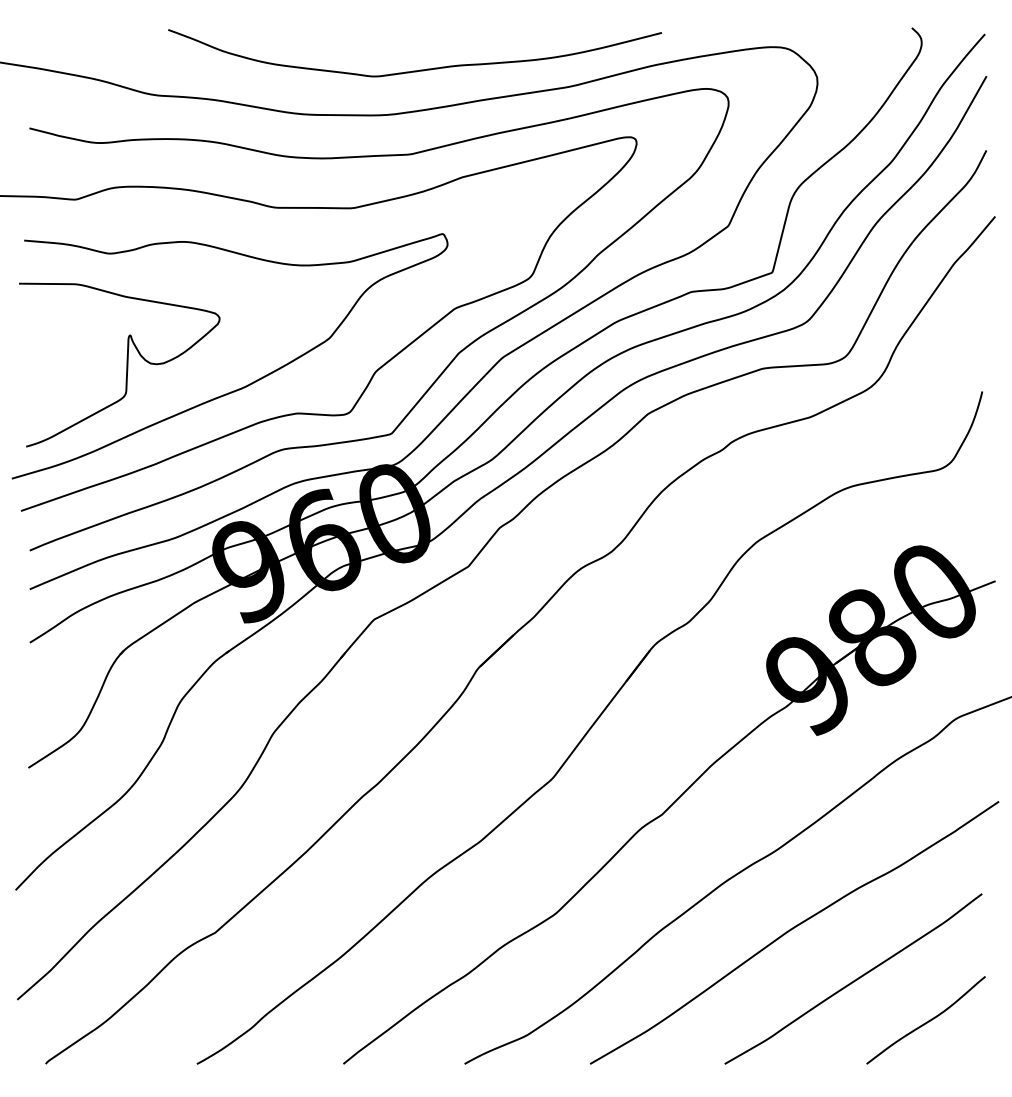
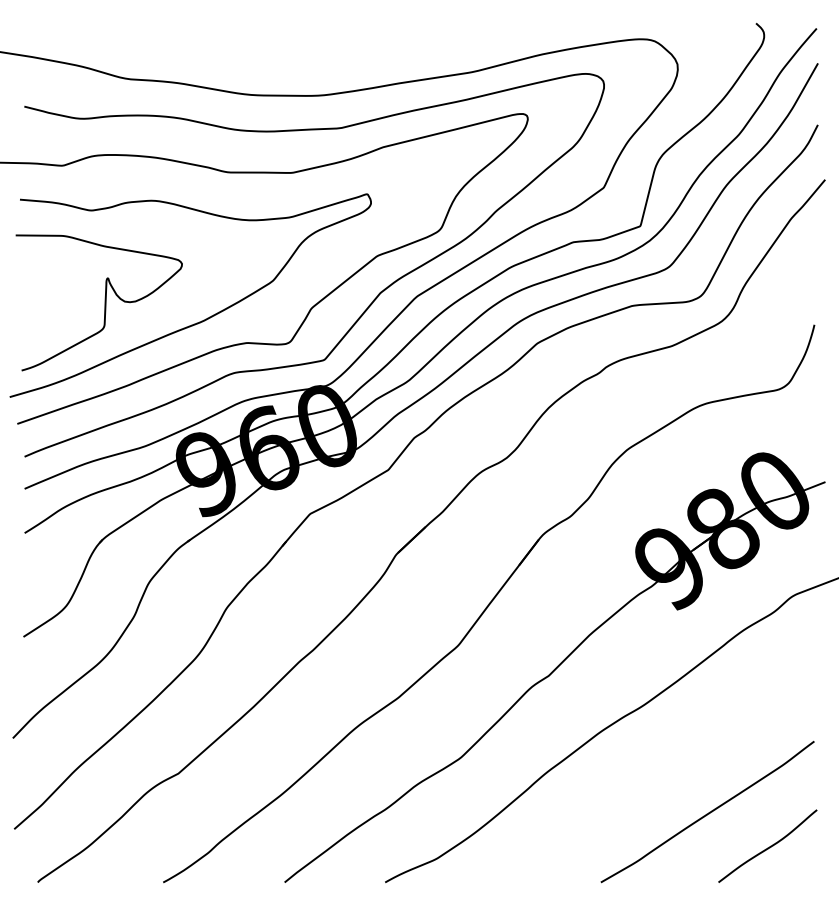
curve: (419, 69) -> (347, 57), removed
curve: (793, 929) -> (657, 770), removed

